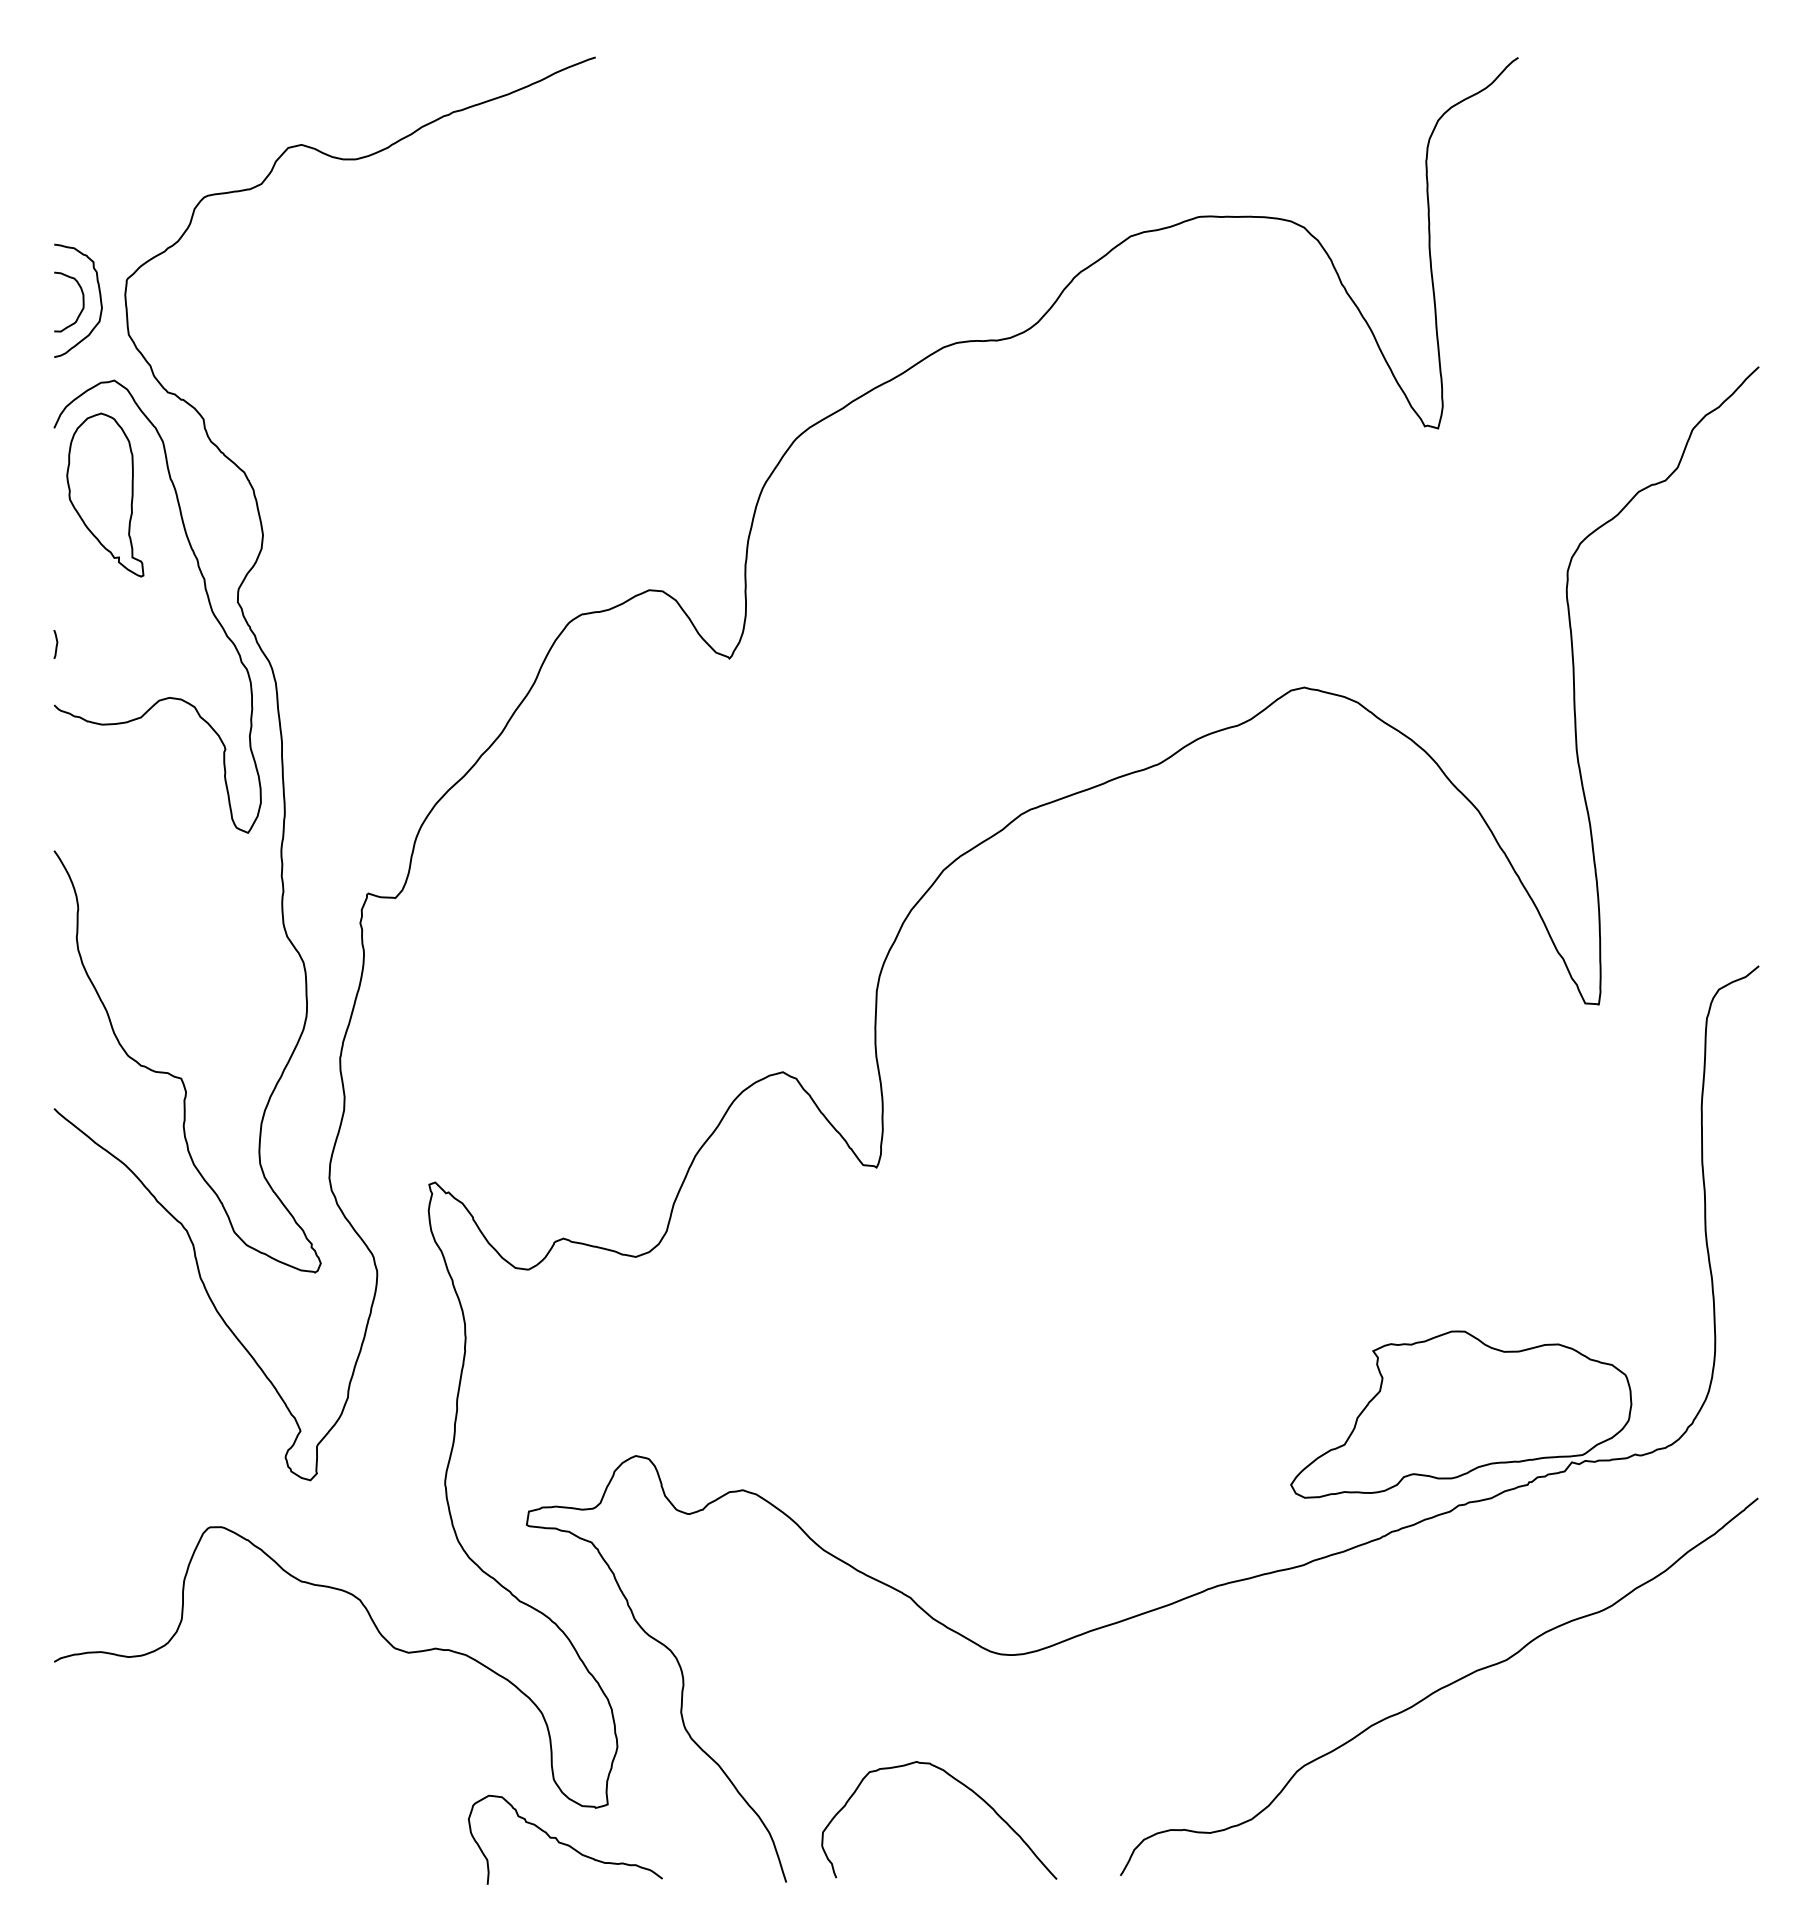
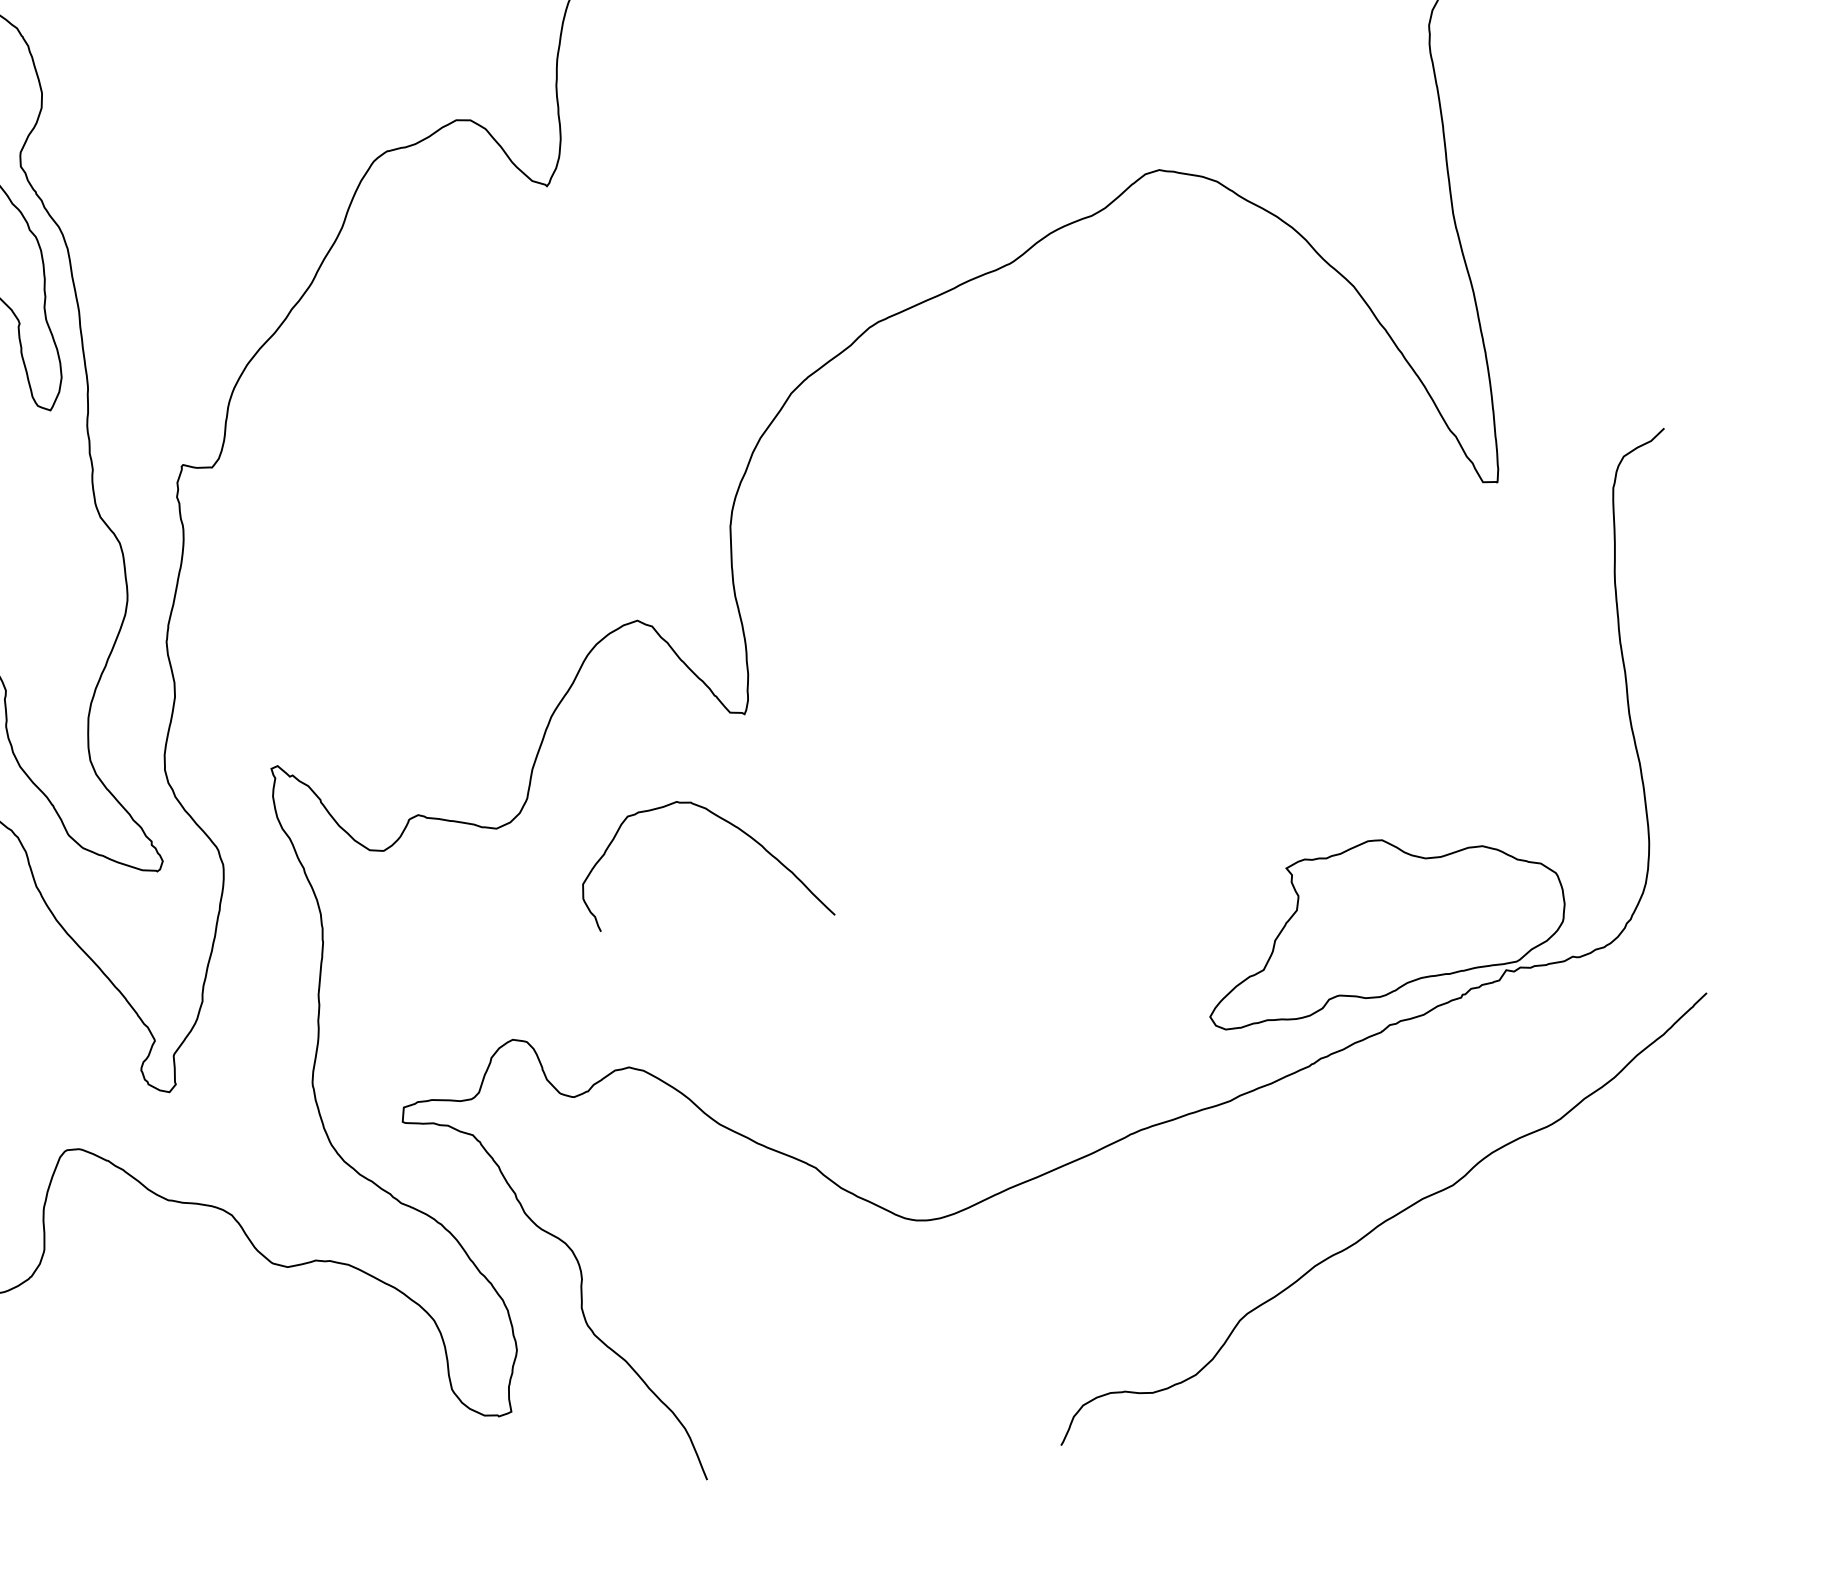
curve: (965, 1787) -> (730, 825), moved
curve: (565, 1843) -> (469, 1456), removed

